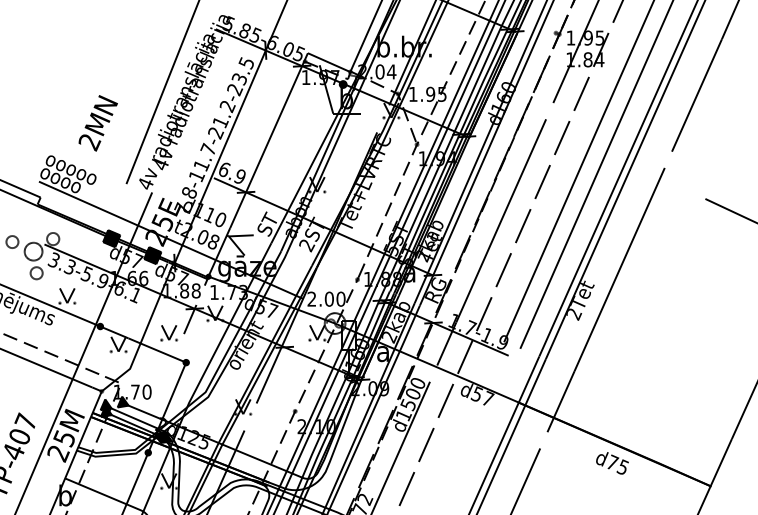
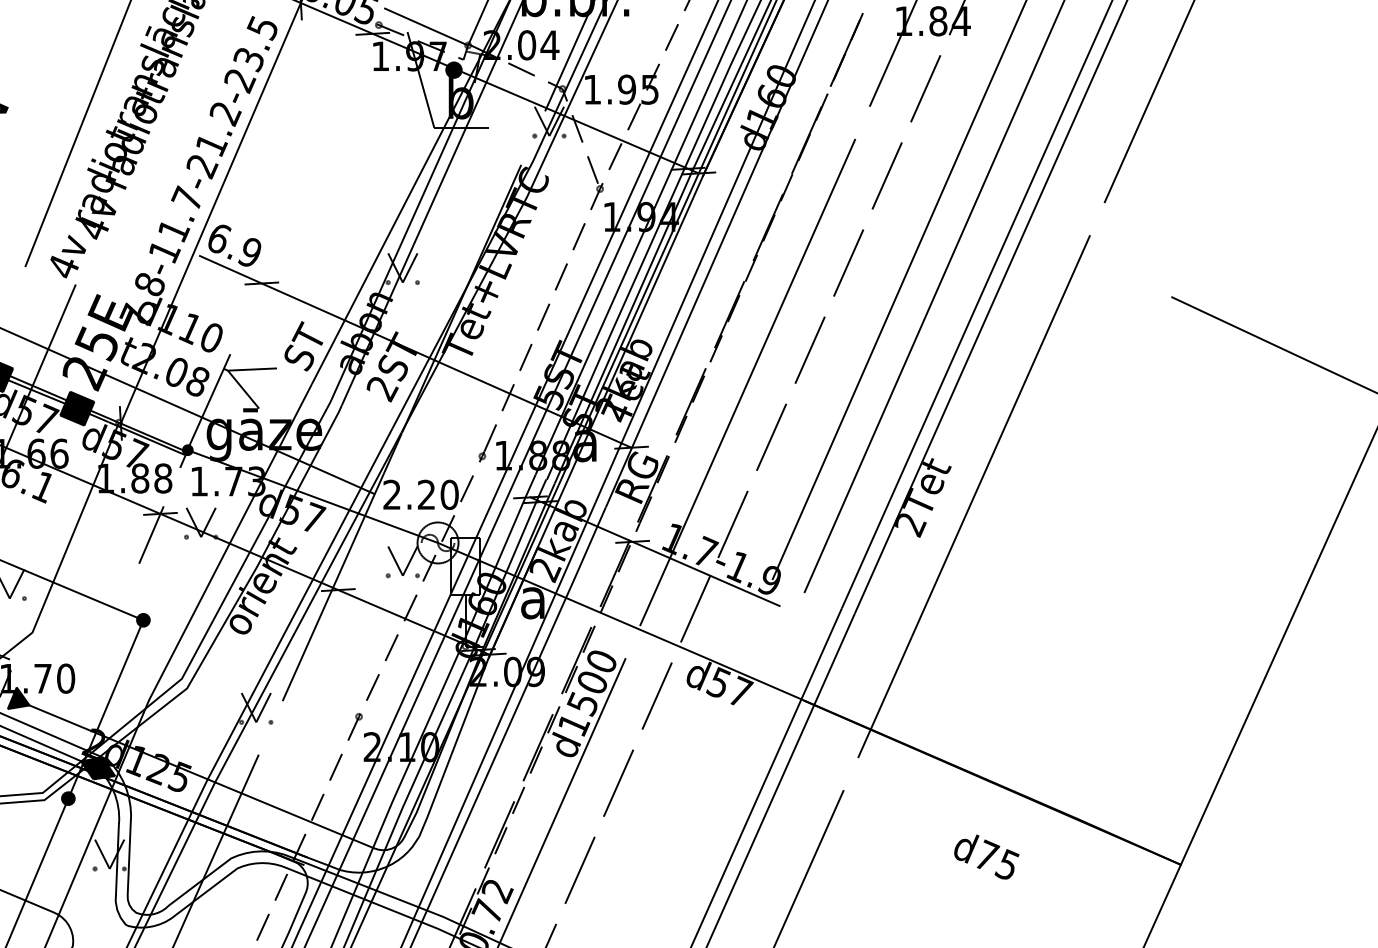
line: (268, 140) -> (306, 180), removed
text: (328, 298) -> (424, 493), 2.00 -> 2.20
part: (169, 333) -> (110, 562), removed
text: (612, 463) -> (986, 857), moved

